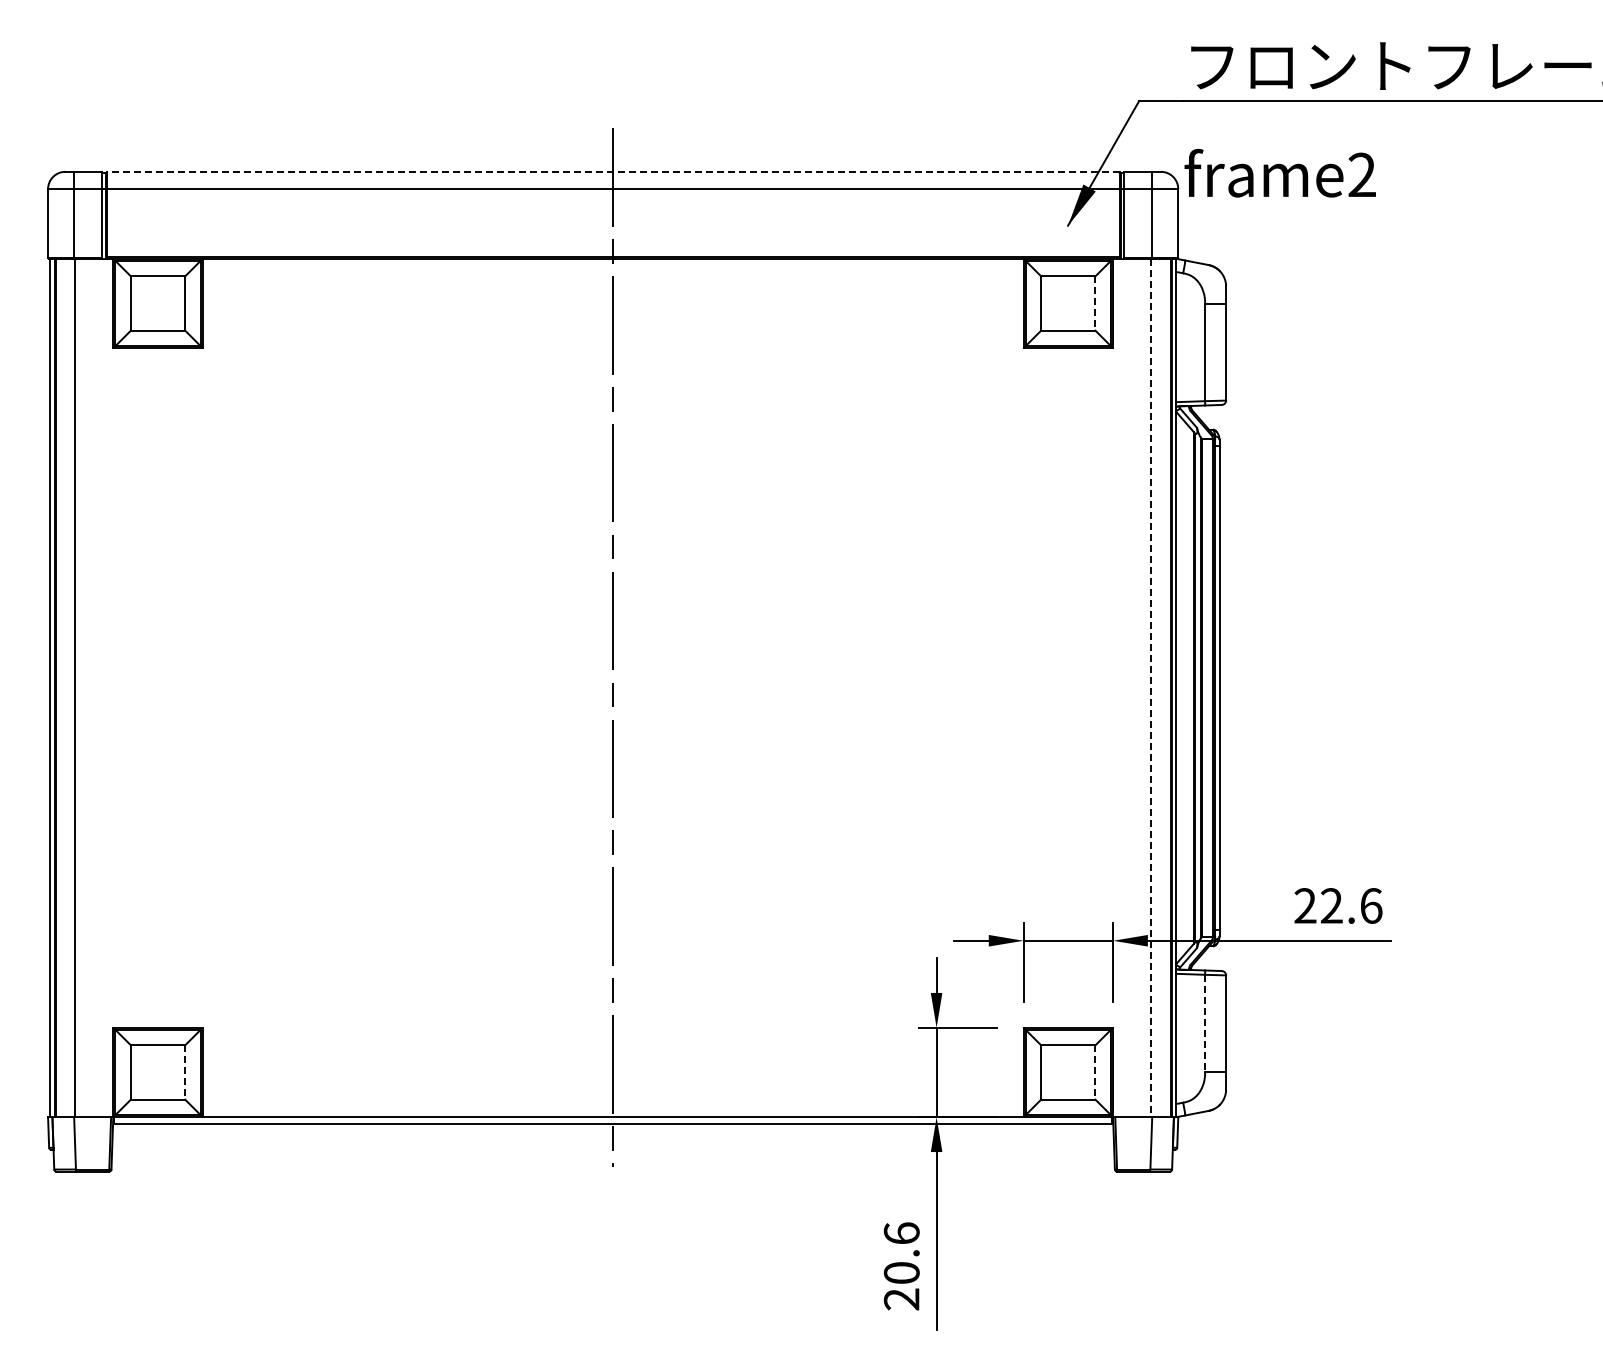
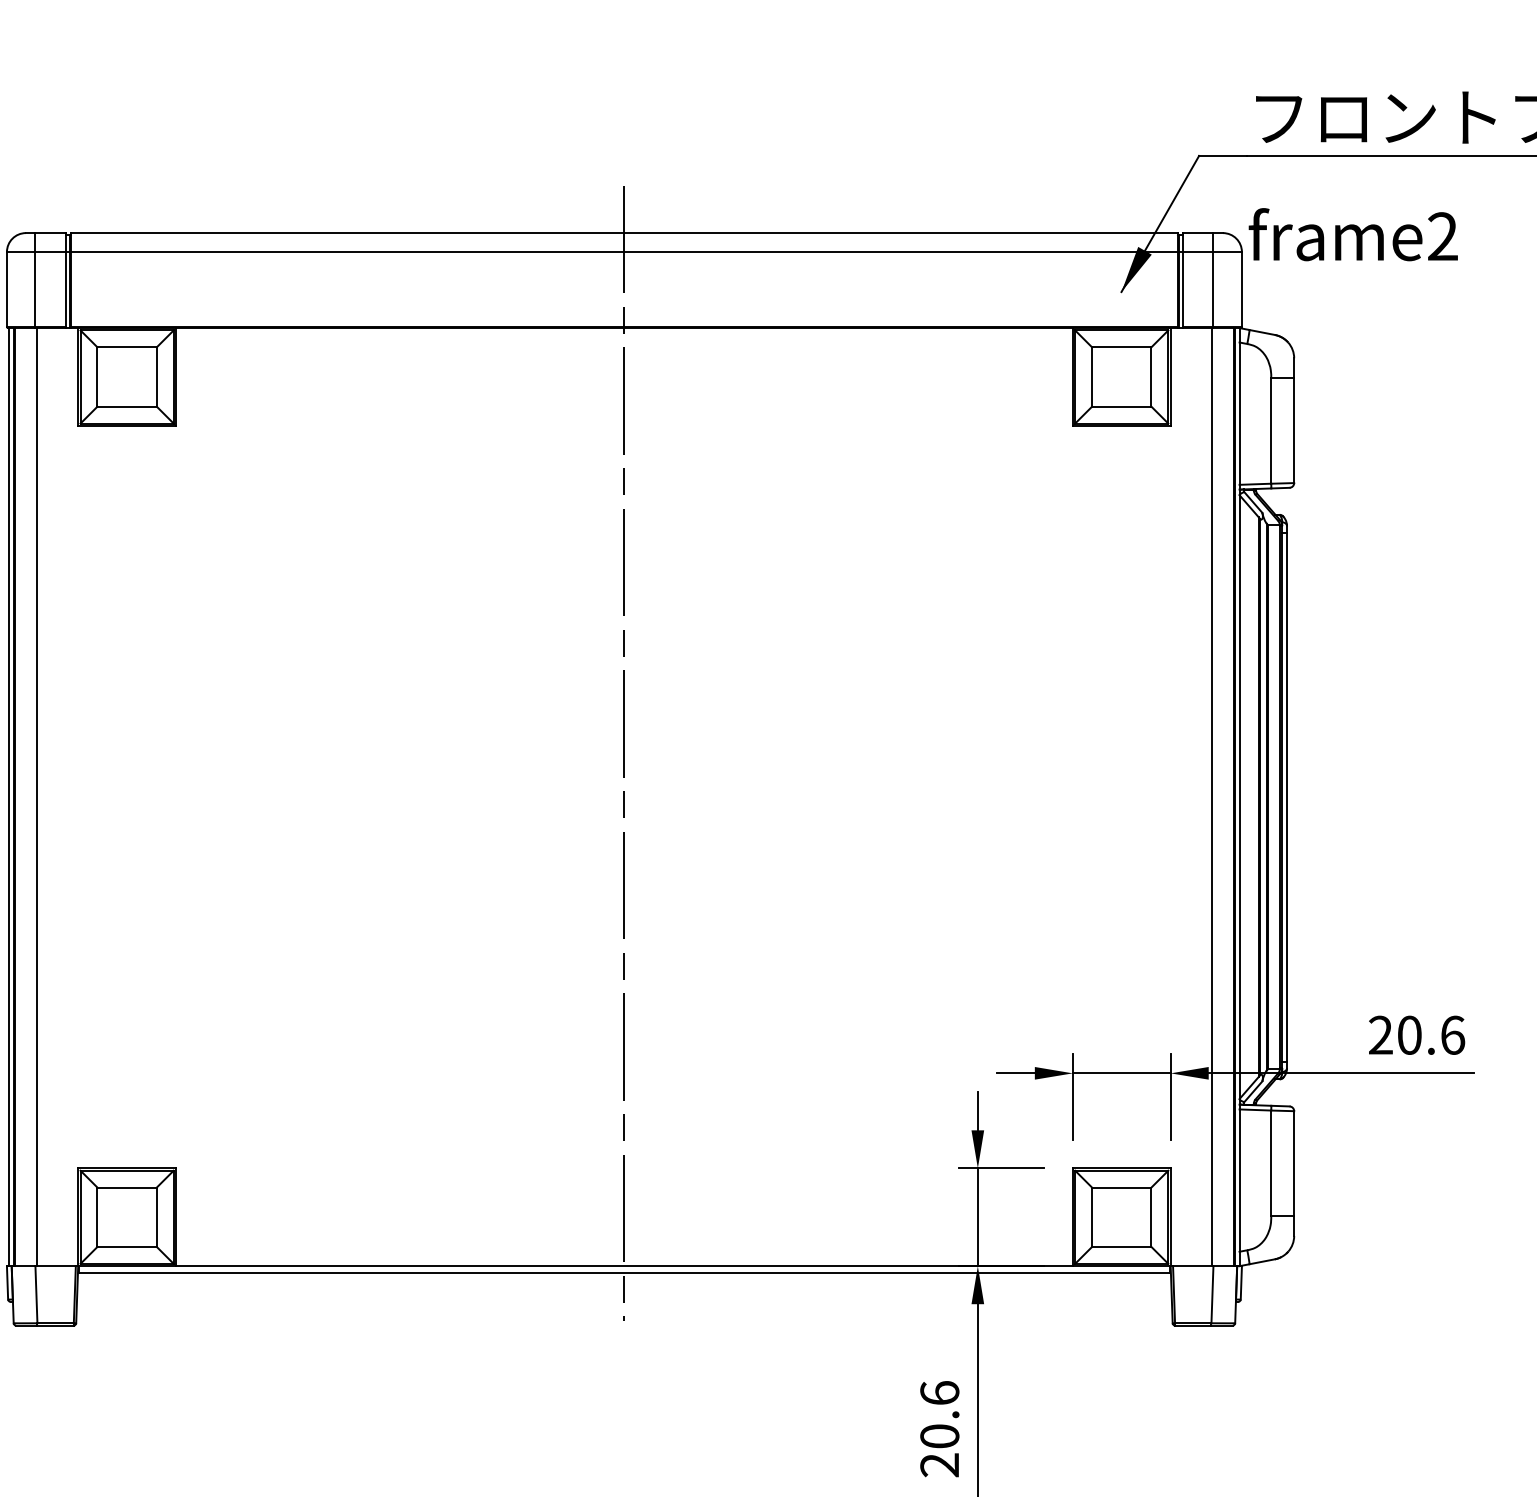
line: (612, 171) -> (623, 232), dashed -> solid
line: (1095, 304) -> (1151, 378), dashed -> solid
line: (1151, 688) -> (1212, 797), dashed -> solid
text: (1331, 905) -> (1409, 1034), 22.6 -> 20.6
line: (1205, 1023) -> (1271, 1163), dashed -> solid
line: (185, 1072) -> (157, 1217), dashed -> solid
line: (1095, 1072) -> (1151, 1217), dashed -> solid

